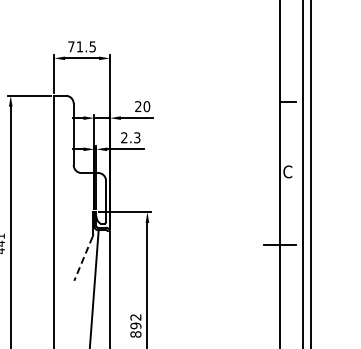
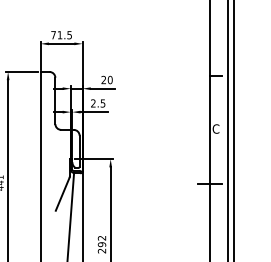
text: (137, 137) -> (103, 103), 2.3 -> 2.5
line: (83, 258) -> (62, 194), dashed -> solid
text: (135, 334) -> (101, 251), 892 -> 292

